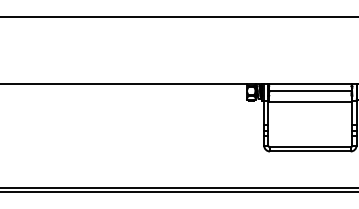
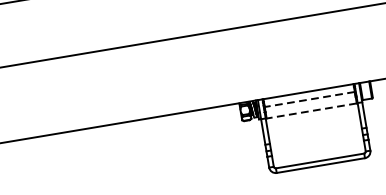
line: (309, 91) -> (308, 100), solid -> dashed
line: (309, 101) -> (310, 111), solid -> dashed

